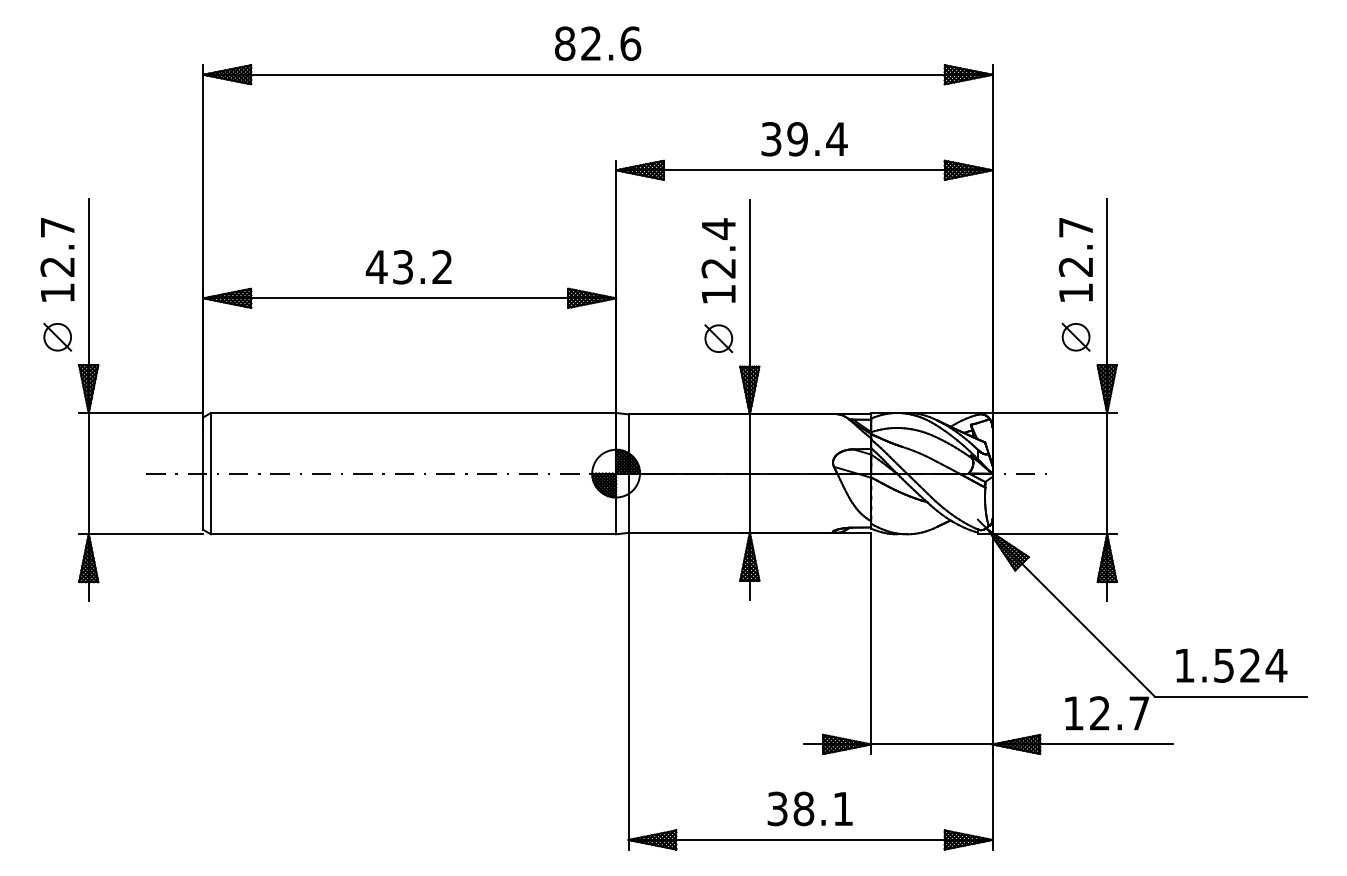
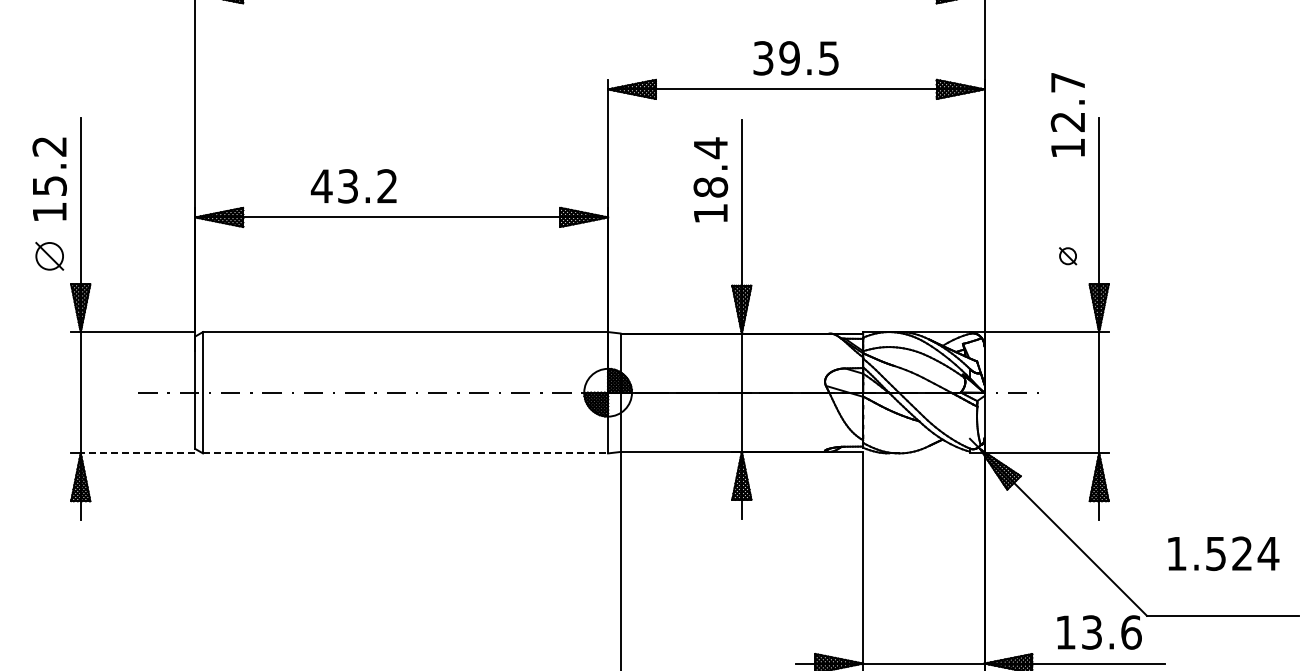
text: (836, 139) -> (828, 58), 39.4 -> 39.5
text: (57, 247) -> (49, 166), 12.7 -> 15.2
text: (1075, 259) -> (1067, 114), moved
text: (408, 267) -> (353, 186), moved
text: (718, 268) -> (710, 187), 12.4 -> 18.4
part: (1075, 336) -> (1067, 255), size x0.6
part: (718, 338) -> (710, 257), removed
line: (145, 534) -> (137, 453), solid -> dashed
line: (413, 534) -> (405, 453), solid -> dashed
text: (1231, 665) -> (1223, 553), moved
text: (1119, 713) -> (1111, 632), 12.7 -> 13.6

